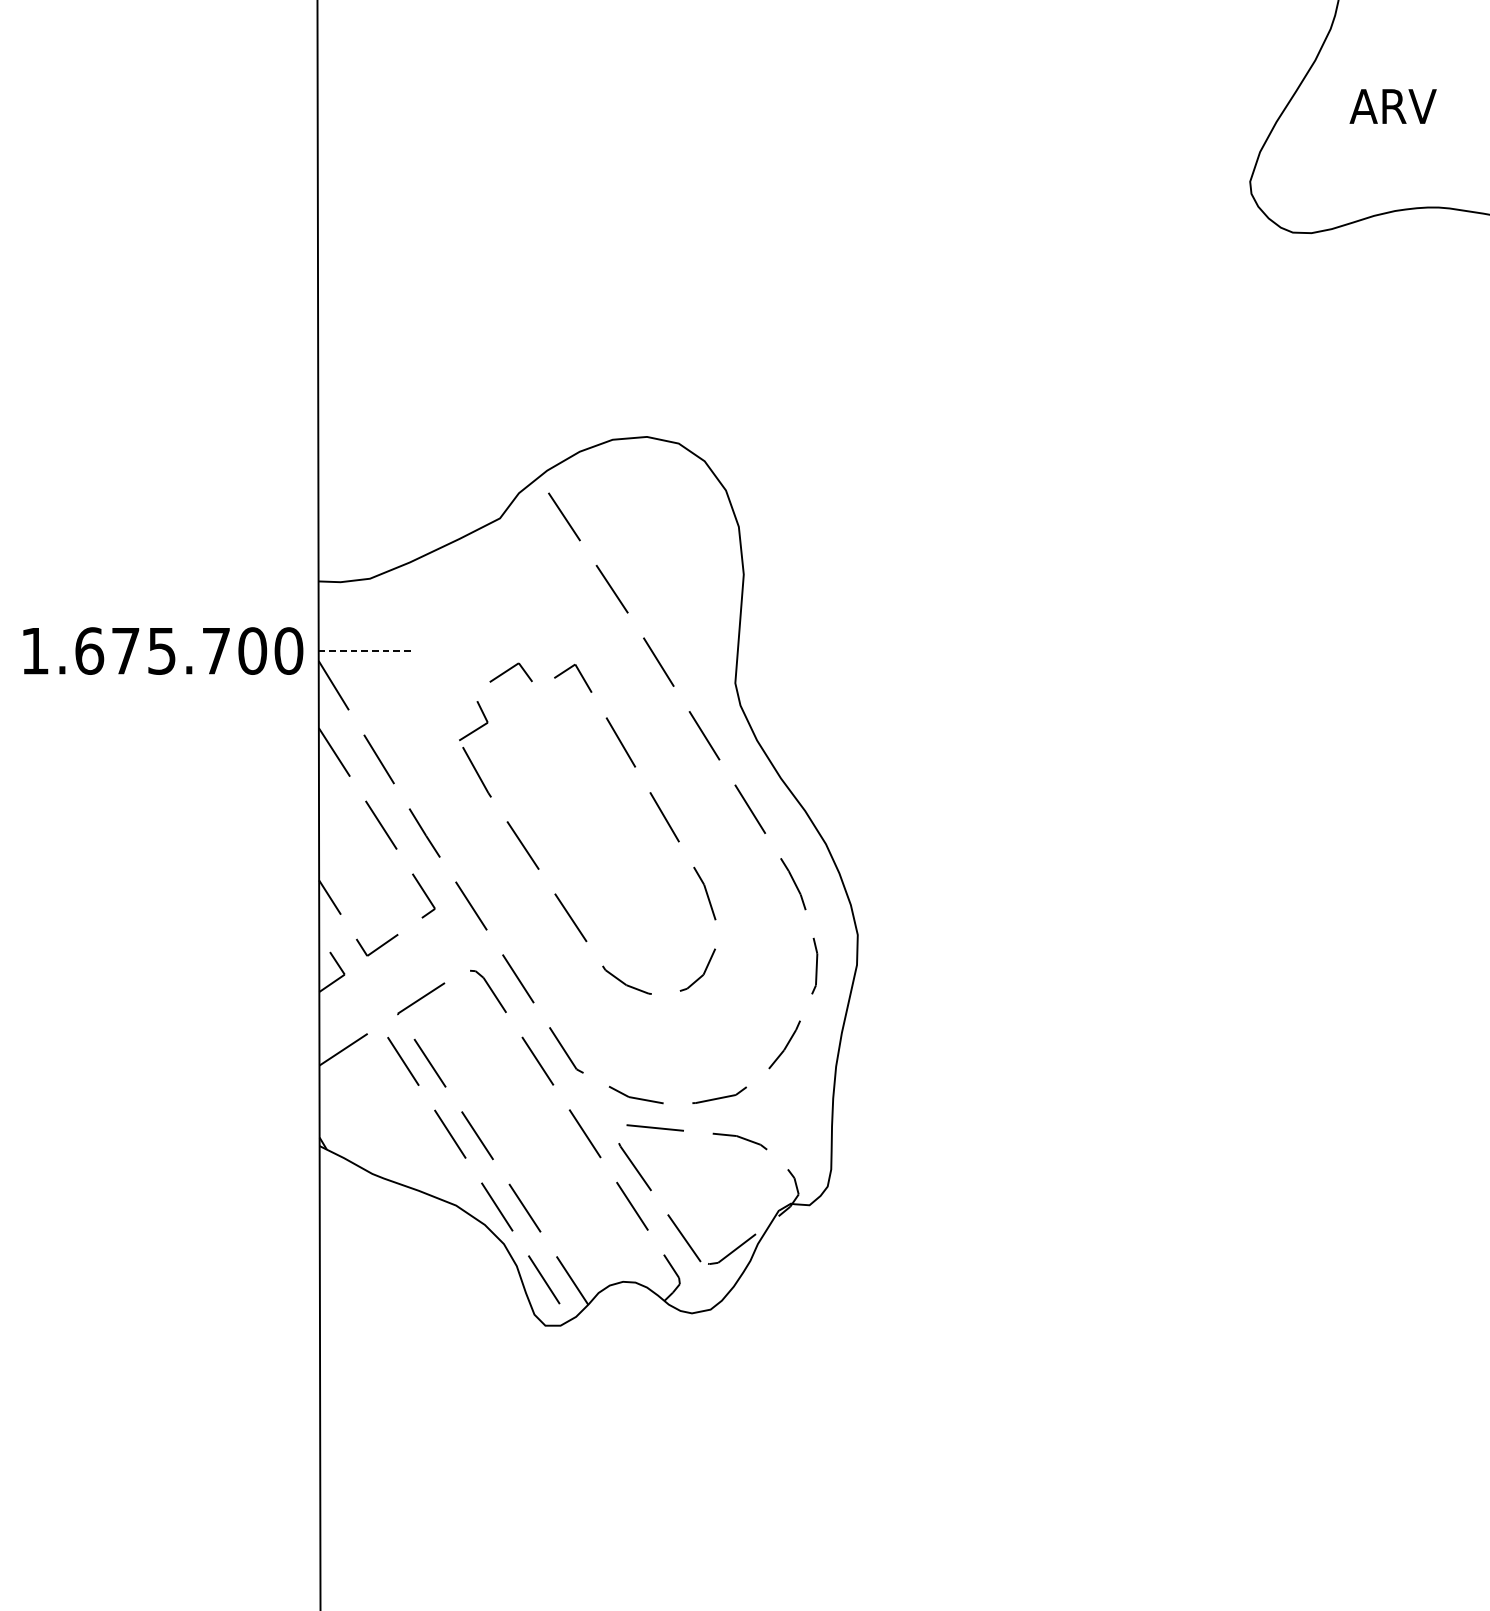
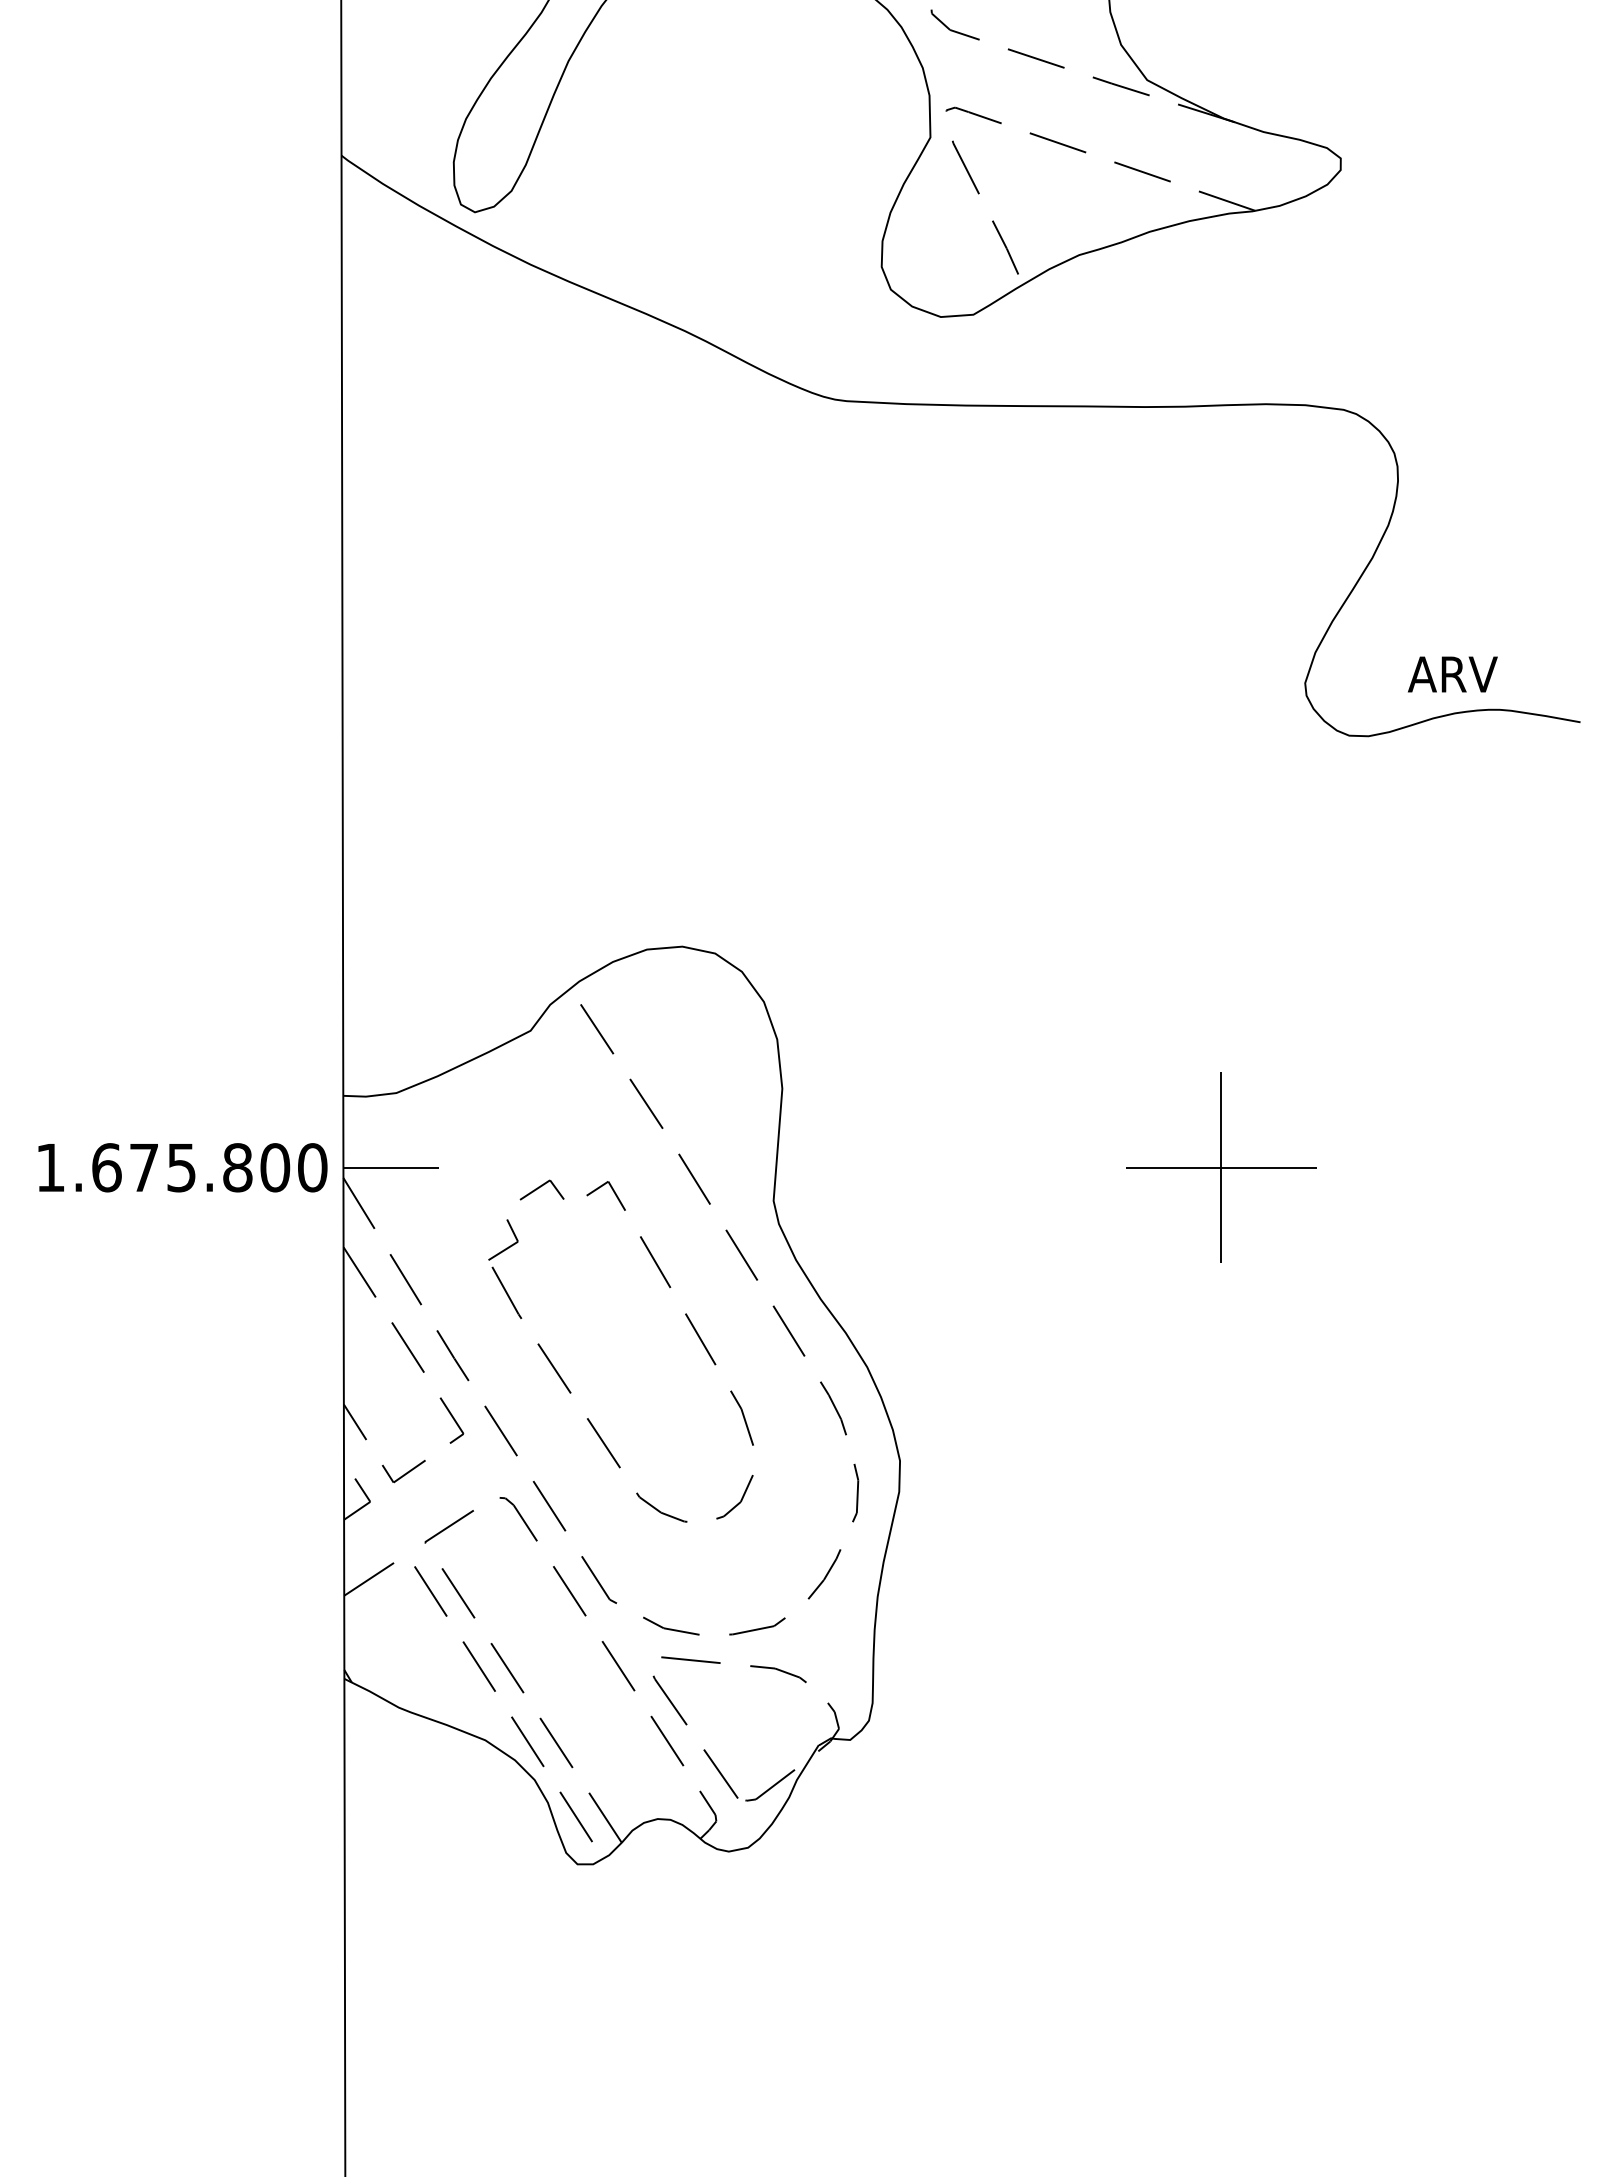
text: (1392, 106) -> (1452, 674), moved
text: (216, 650) -> (237, 1167), 1.675.700 -> 1.675.800
line: (365, 650) -> (391, 1167), dashed -> solid
part: (1169, 650) -> (1221, 1167), added

